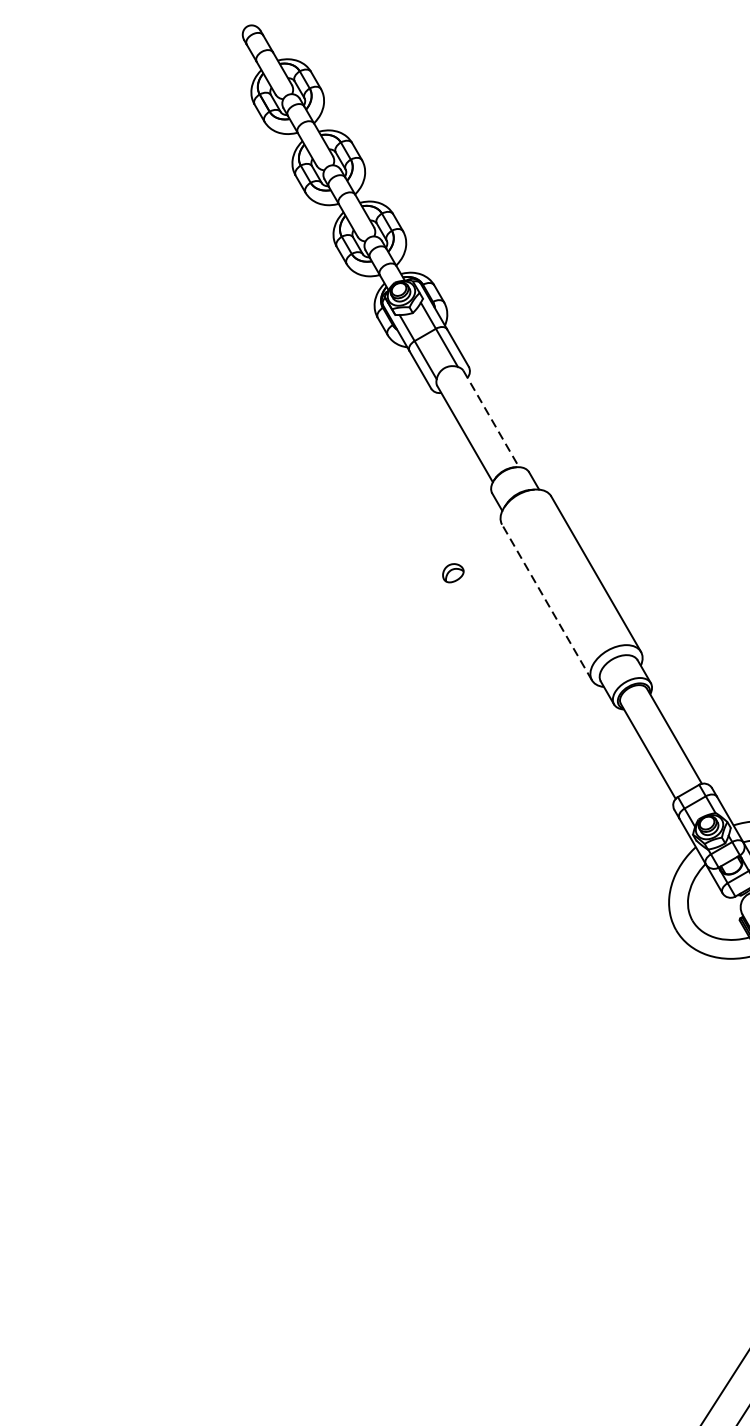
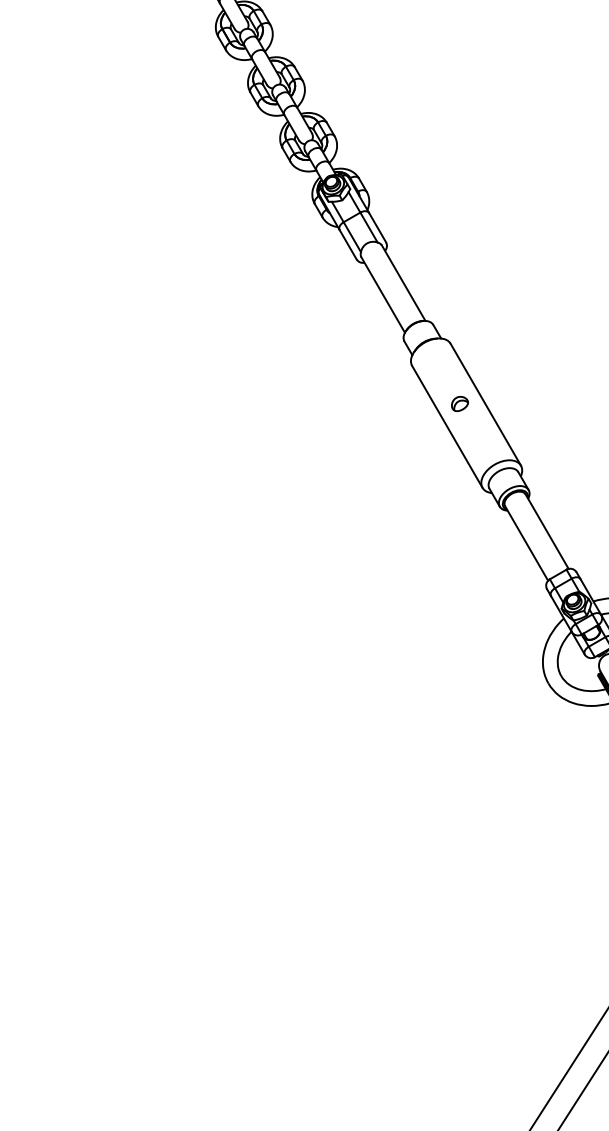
line: (491, 419) -> (403, 283), dashed -> solid
part: (452, 572) -> (459, 403), moved
line: (547, 601) -> (447, 426), dashed -> solid

